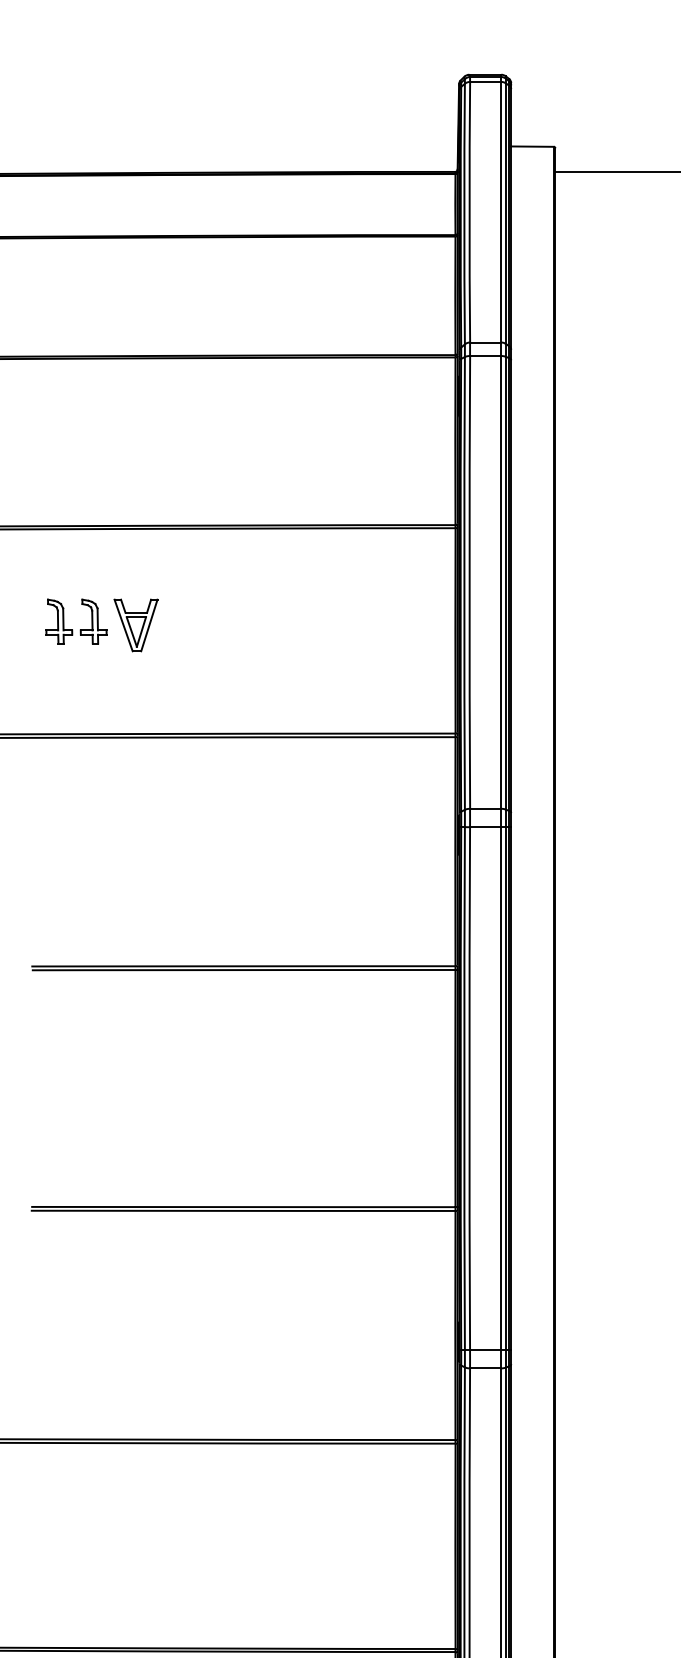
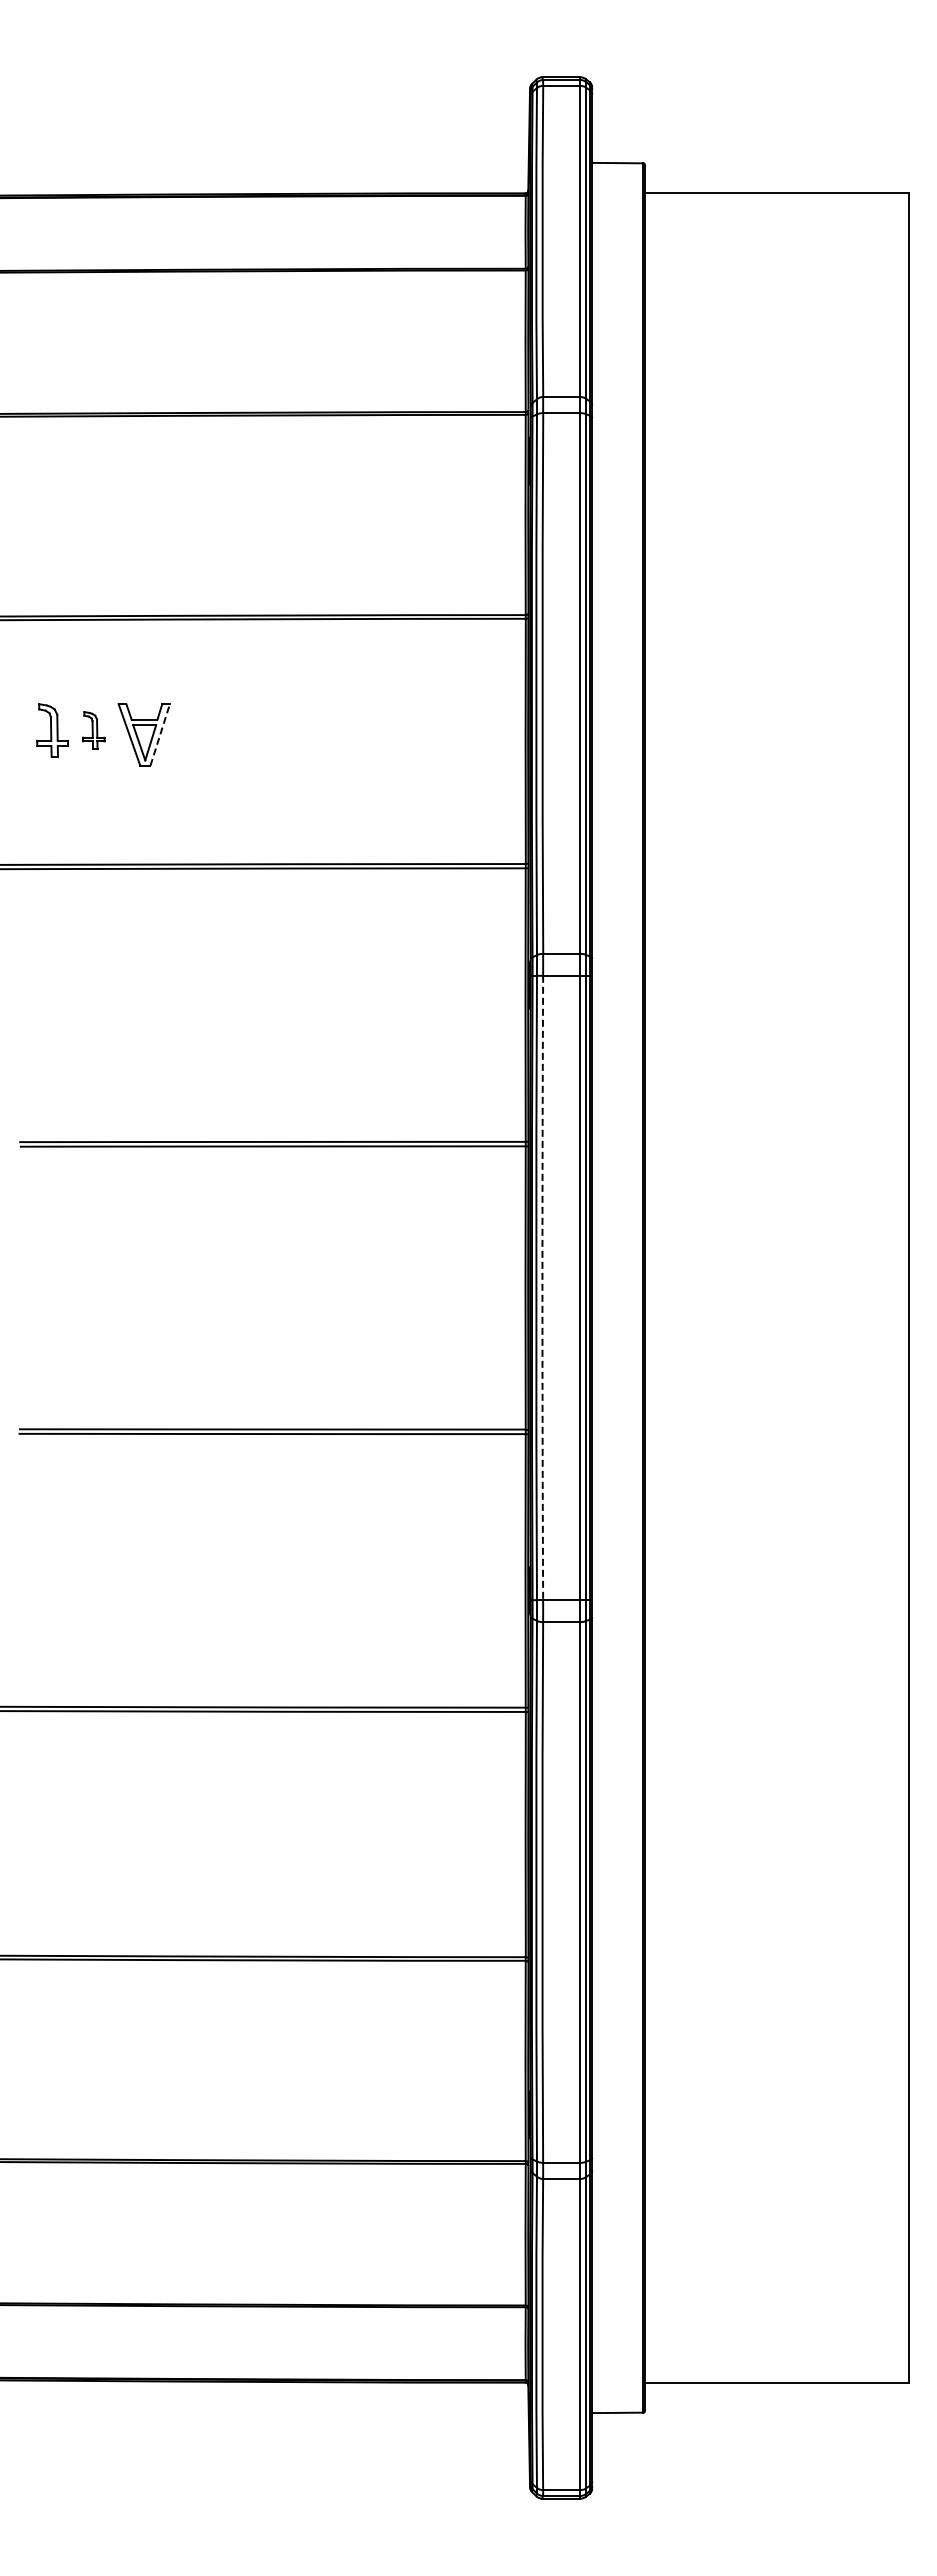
part: (93, 621) -> (93, 730), size x0.7
line: (149, 625) -> (160, 734), solid -> dashed
arc: (469, 1089) -> (542, 1288), solid -> dashed

